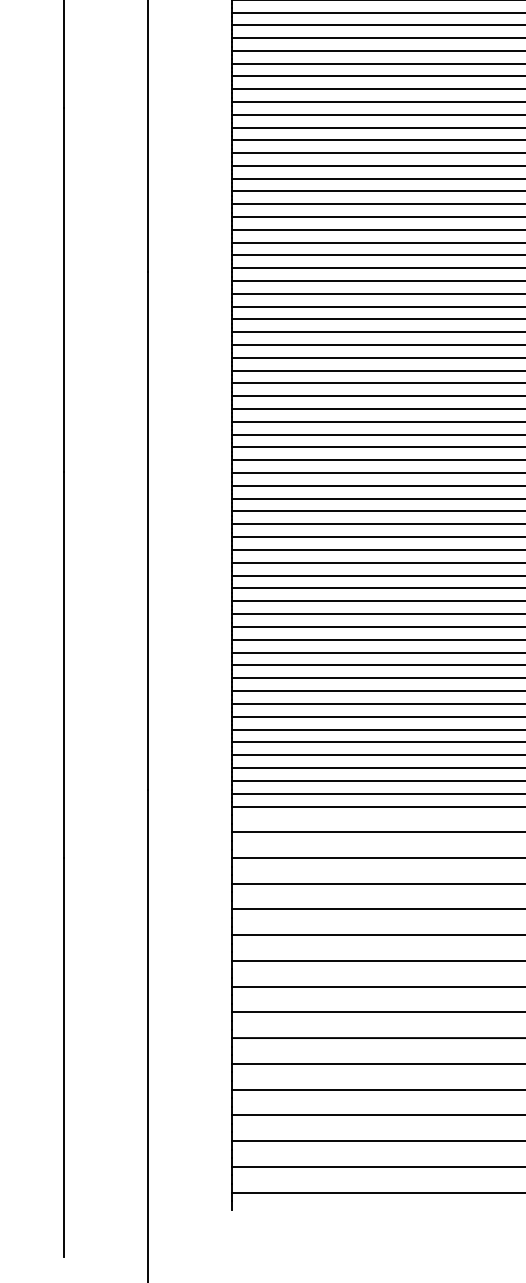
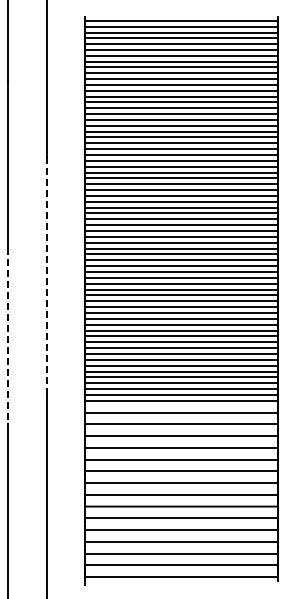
line: (147, 532) -> (46, 275), solid -> dashed
line: (63, 665) -> (8, 336), solid -> dashed

